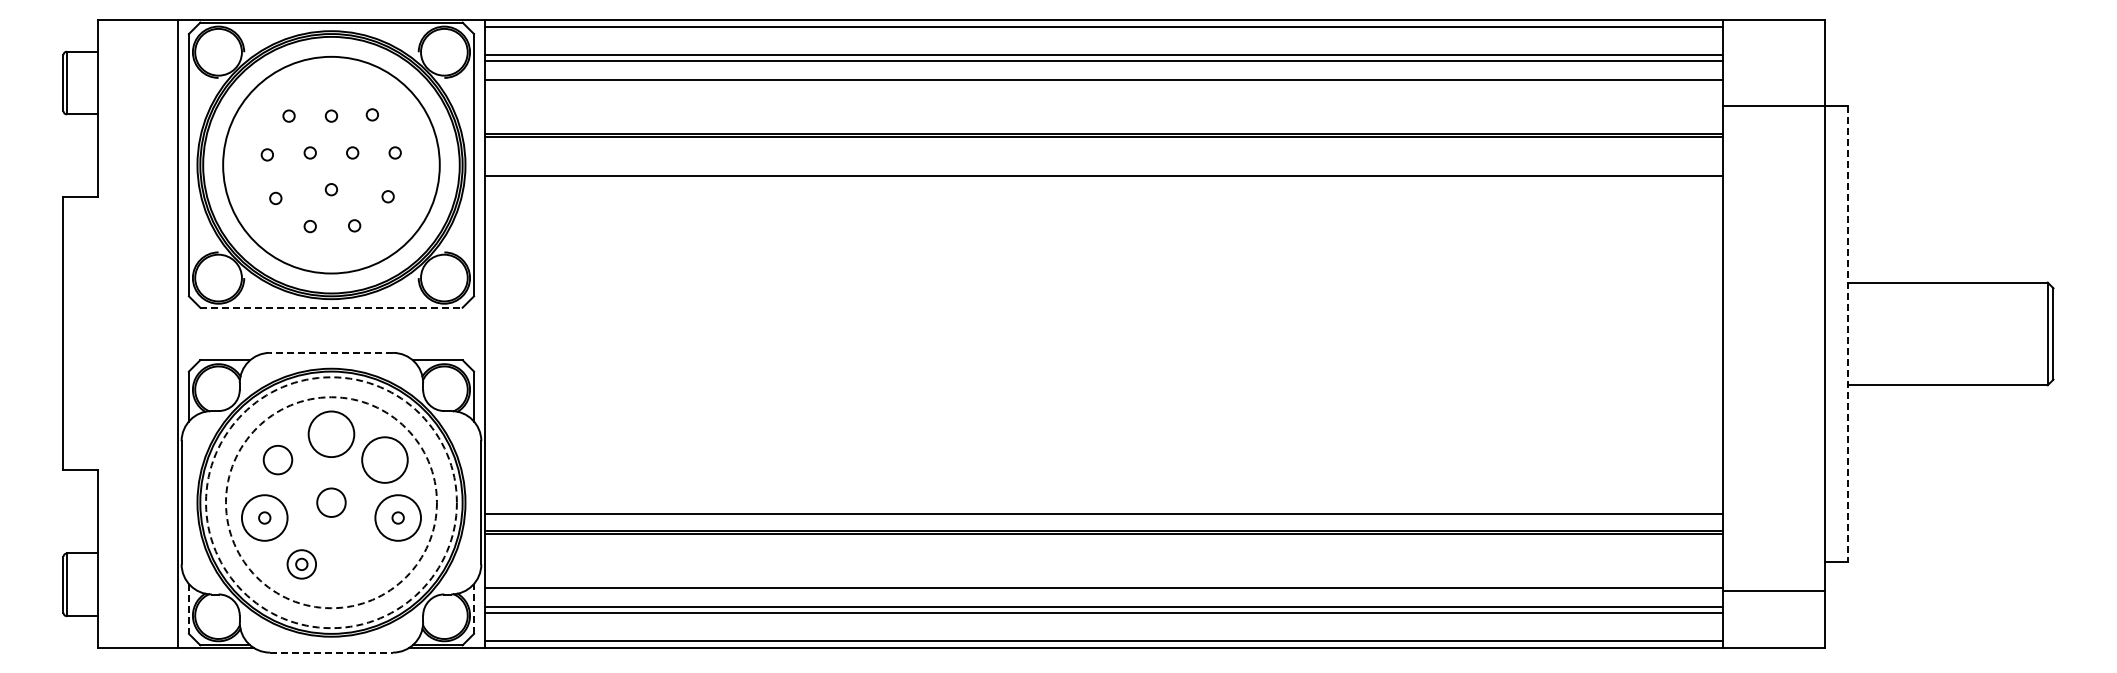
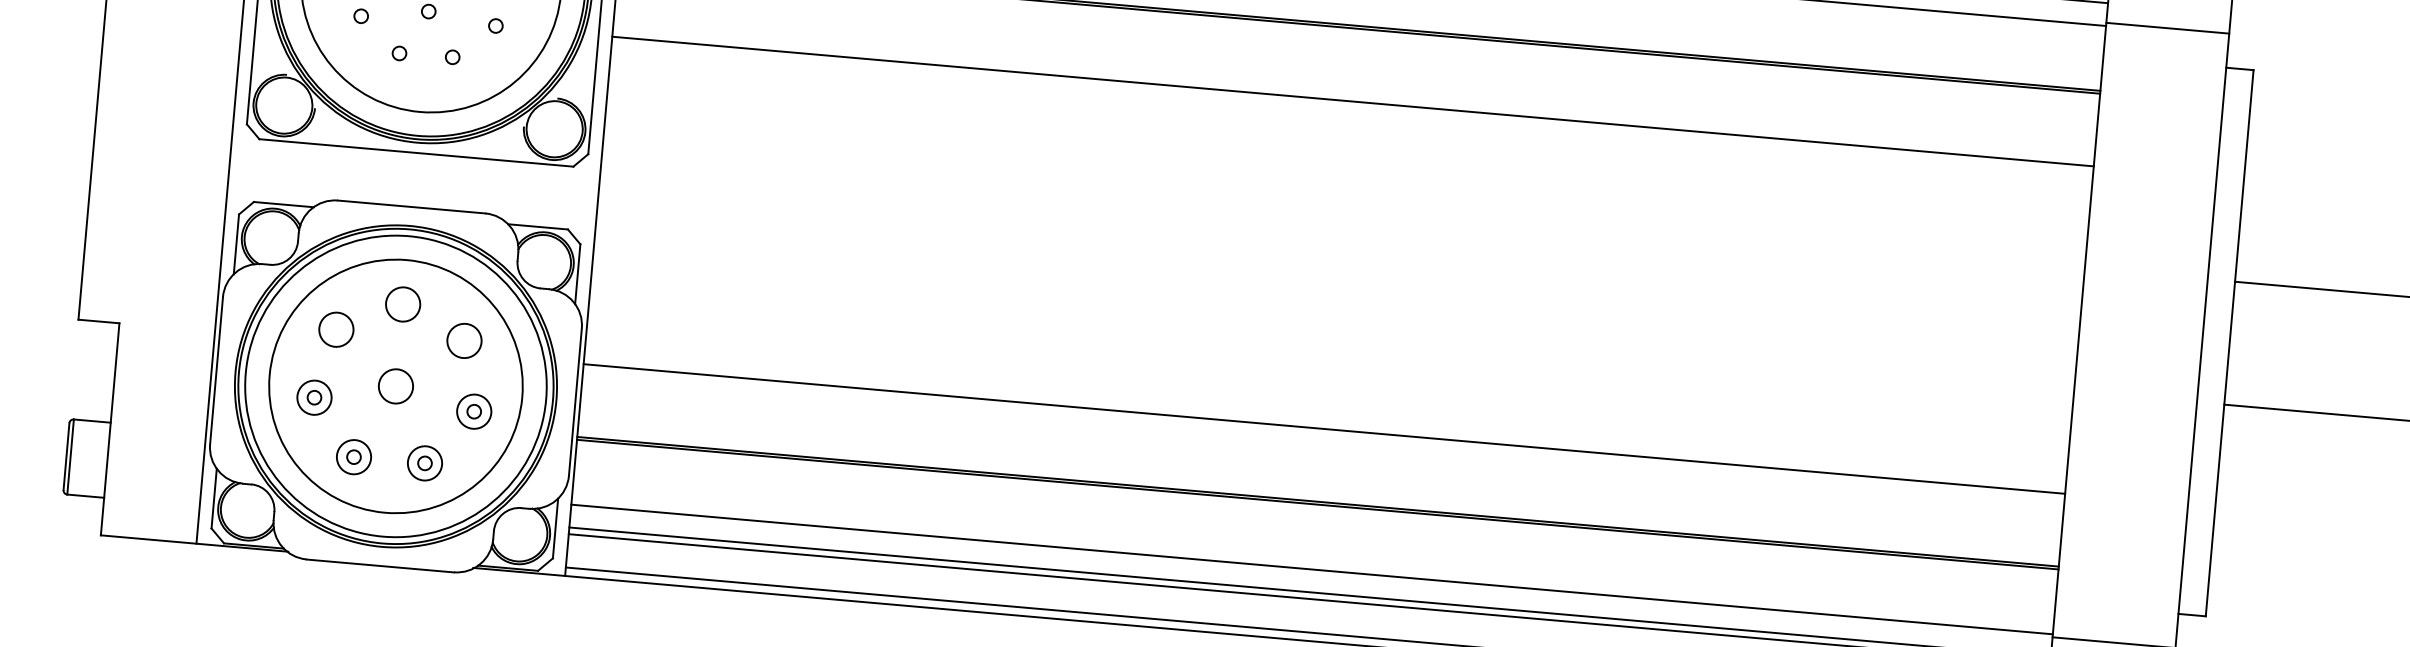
line: (1773, 106) -> (2167, 28), moved
line: (1103, 176) -> (1352, 101), moved
line: (331, 307) -> (416, 152), dashed -> solid
line: (1848, 334) -> (2229, 343), dashed -> solid
line: (331, 352) -> (411, 206), dashed -> solid
circle: (331, 434) -> (403, 304), size x0.62
circle: (384, 459) -> (463, 340), size x0.62
circle: (331, 502) -> (396, 386), dashed -> solid
circle: (331, 502) -> (396, 386), dashed -> solid
line: (1103, 513) -> (1323, 428), moved
circle: (264, 517) -> (314, 397), size x0.62
circle: (397, 517) -> (473, 411), size x0.62
part: (361, 564) -> (425, 463), added
line: (188, 608) -> (213, 498), dashed -> solid
line: (474, 608) -> (556, 528), dashed -> solid
line: (331, 652) -> (380, 565), dashed -> solid

